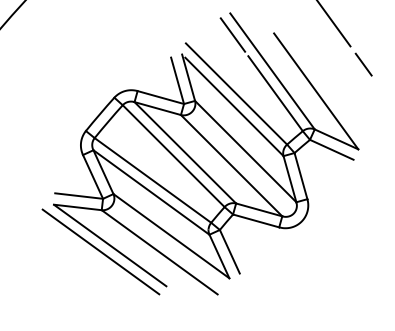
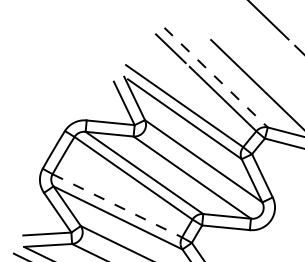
line: (272, 71) -> (216, 77), solid -> dashed
line: (153, 180) -> (117, 205), solid -> dashed

